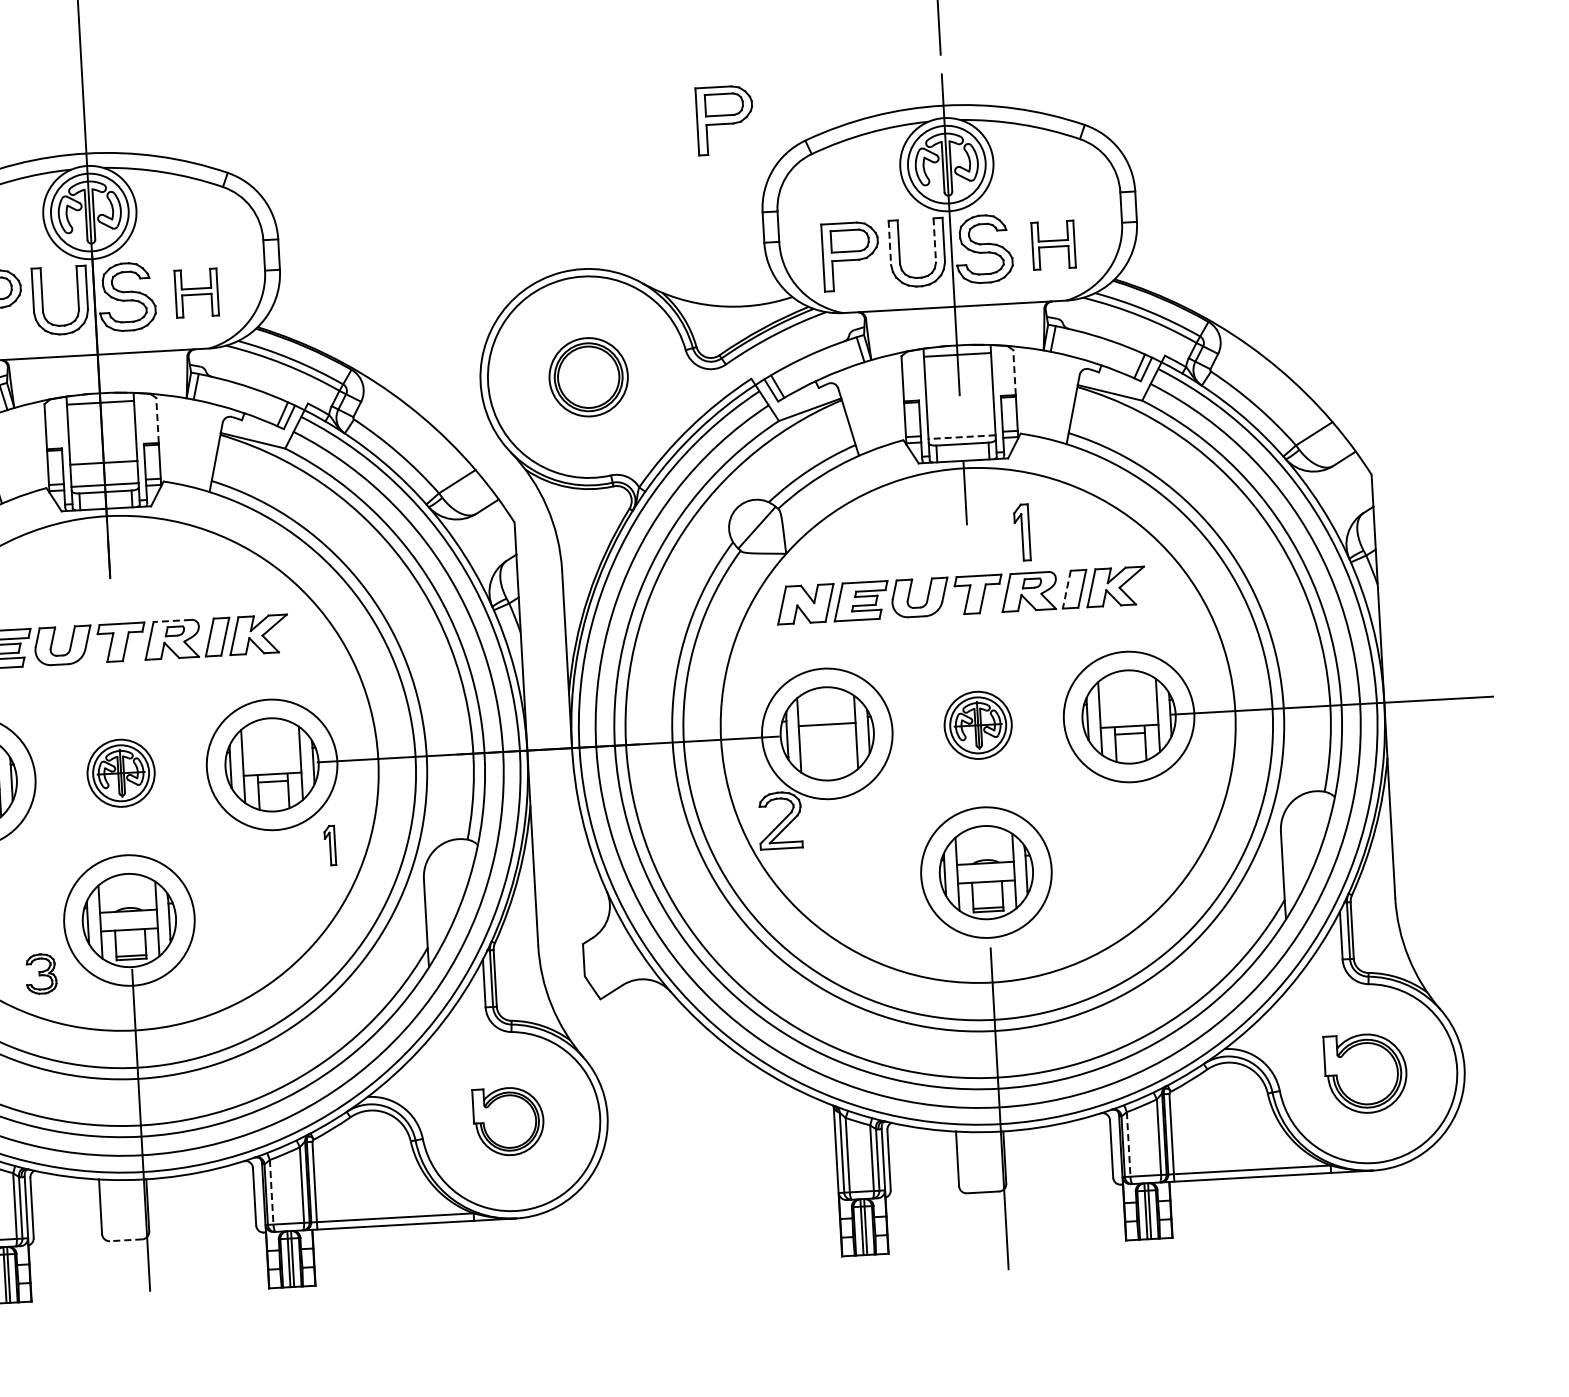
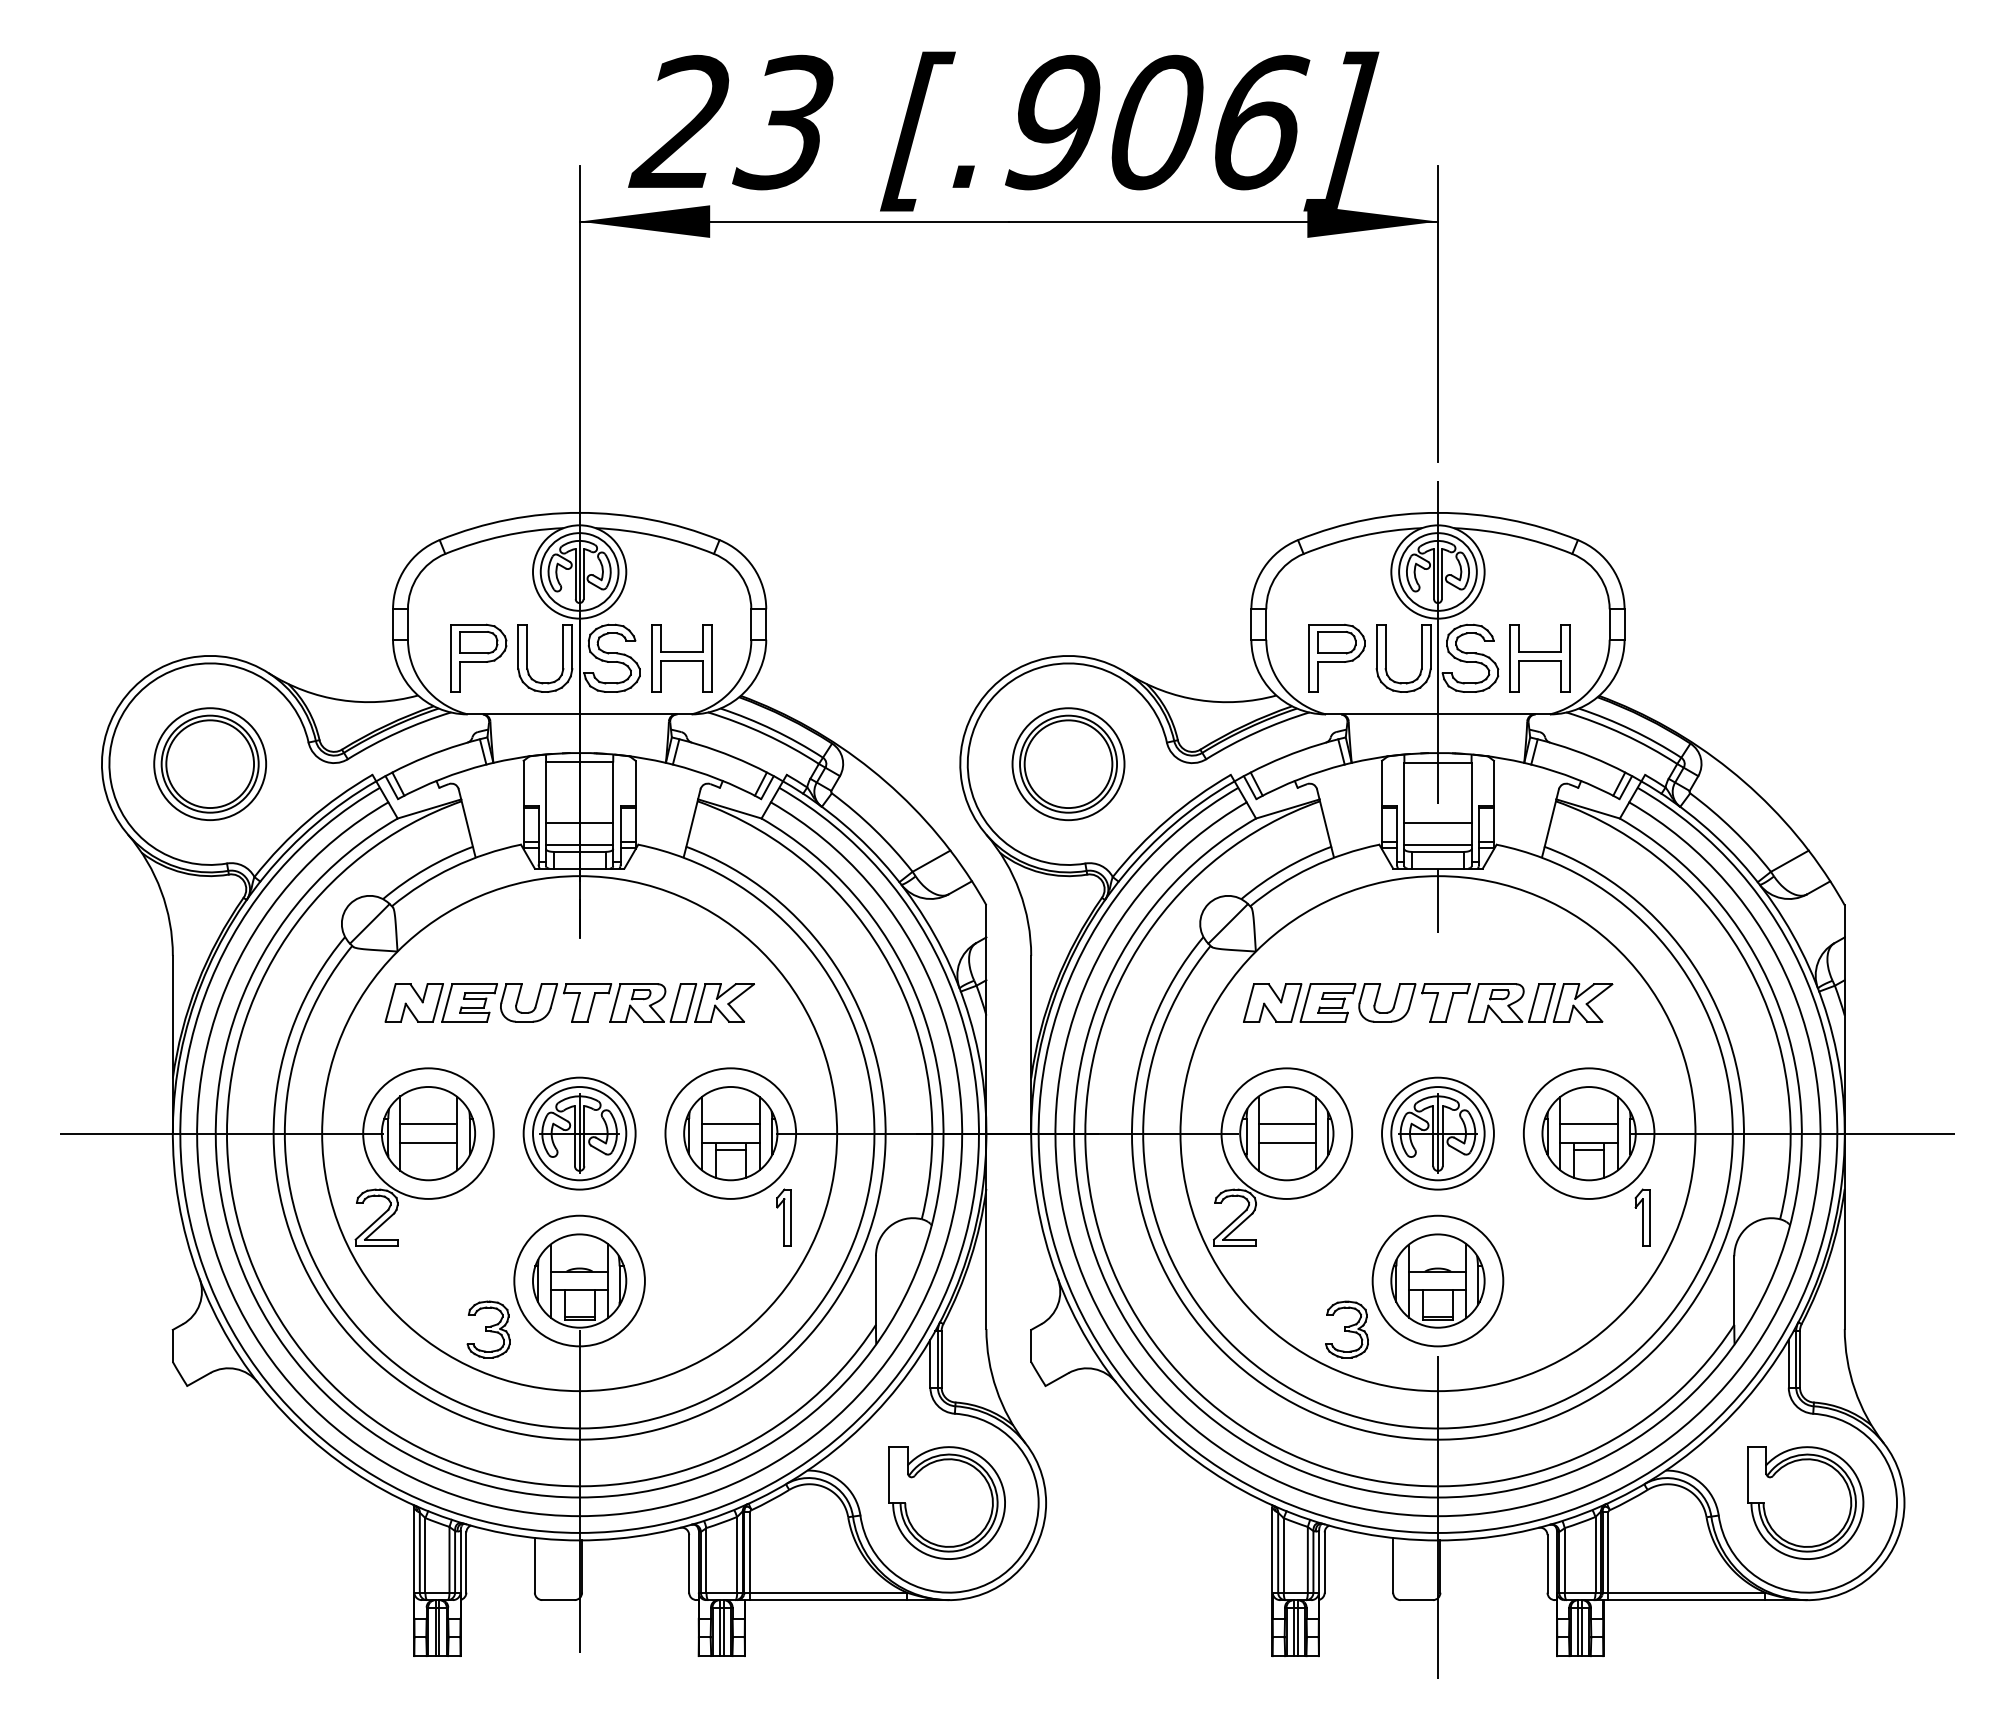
part: (724, 119) -> (1218, 514), removed
line: (934, 240) -> (1421, 647), dashed -> solid
line: (889, 243) -> (1376, 647), dashed -> solid
part: (1053, 245) -> (1539, 658), size x1.43
part: (196, 293) -> (681, 658), size x1.43
line: (1014, 372) -> (1493, 783), dashed -> solid
part: (588, 377) -> (1068, 764), size x1.43
line: (960, 414) -> (1437, 822), added
line: (157, 420) -> (635, 783), dashed -> solid
line: (961, 436) -> (1437, 844), dashed -> solid
part: (1022, 532) -> (1642, 1217), moved
line: (1066, 590) -> (1533, 1003), dashed -> solid
line: (172, 621) -> (639, 984), dashed -> solid
line: (1127, 707) -> (1588, 1124), added
part: (977, 725) -> (1437, 1133), size x1.67
line: (827, 743) -> (1286, 1143), added
line: (271, 755) -> (730, 1124), added
part: (121, 773) -> (579, 1133), size x1.67
part: (329, 845) -> (783, 1217), size x1.43
part: (897, 926) -> (1346, 1329), added
part: (41, 973) -> (488, 1329), size x1.43
part: (1365, 1073) -> (1805, 1502), size x1.43
part: (508, 1121) -> (946, 1502), size x1.67
line: (1128, 1144) -> (1564, 1560), dashed -> solid
line: (271, 1192) -> (706, 1560), dashed -> solid
line: (125, 1240) -> (557, 1600), dashed -> solid

